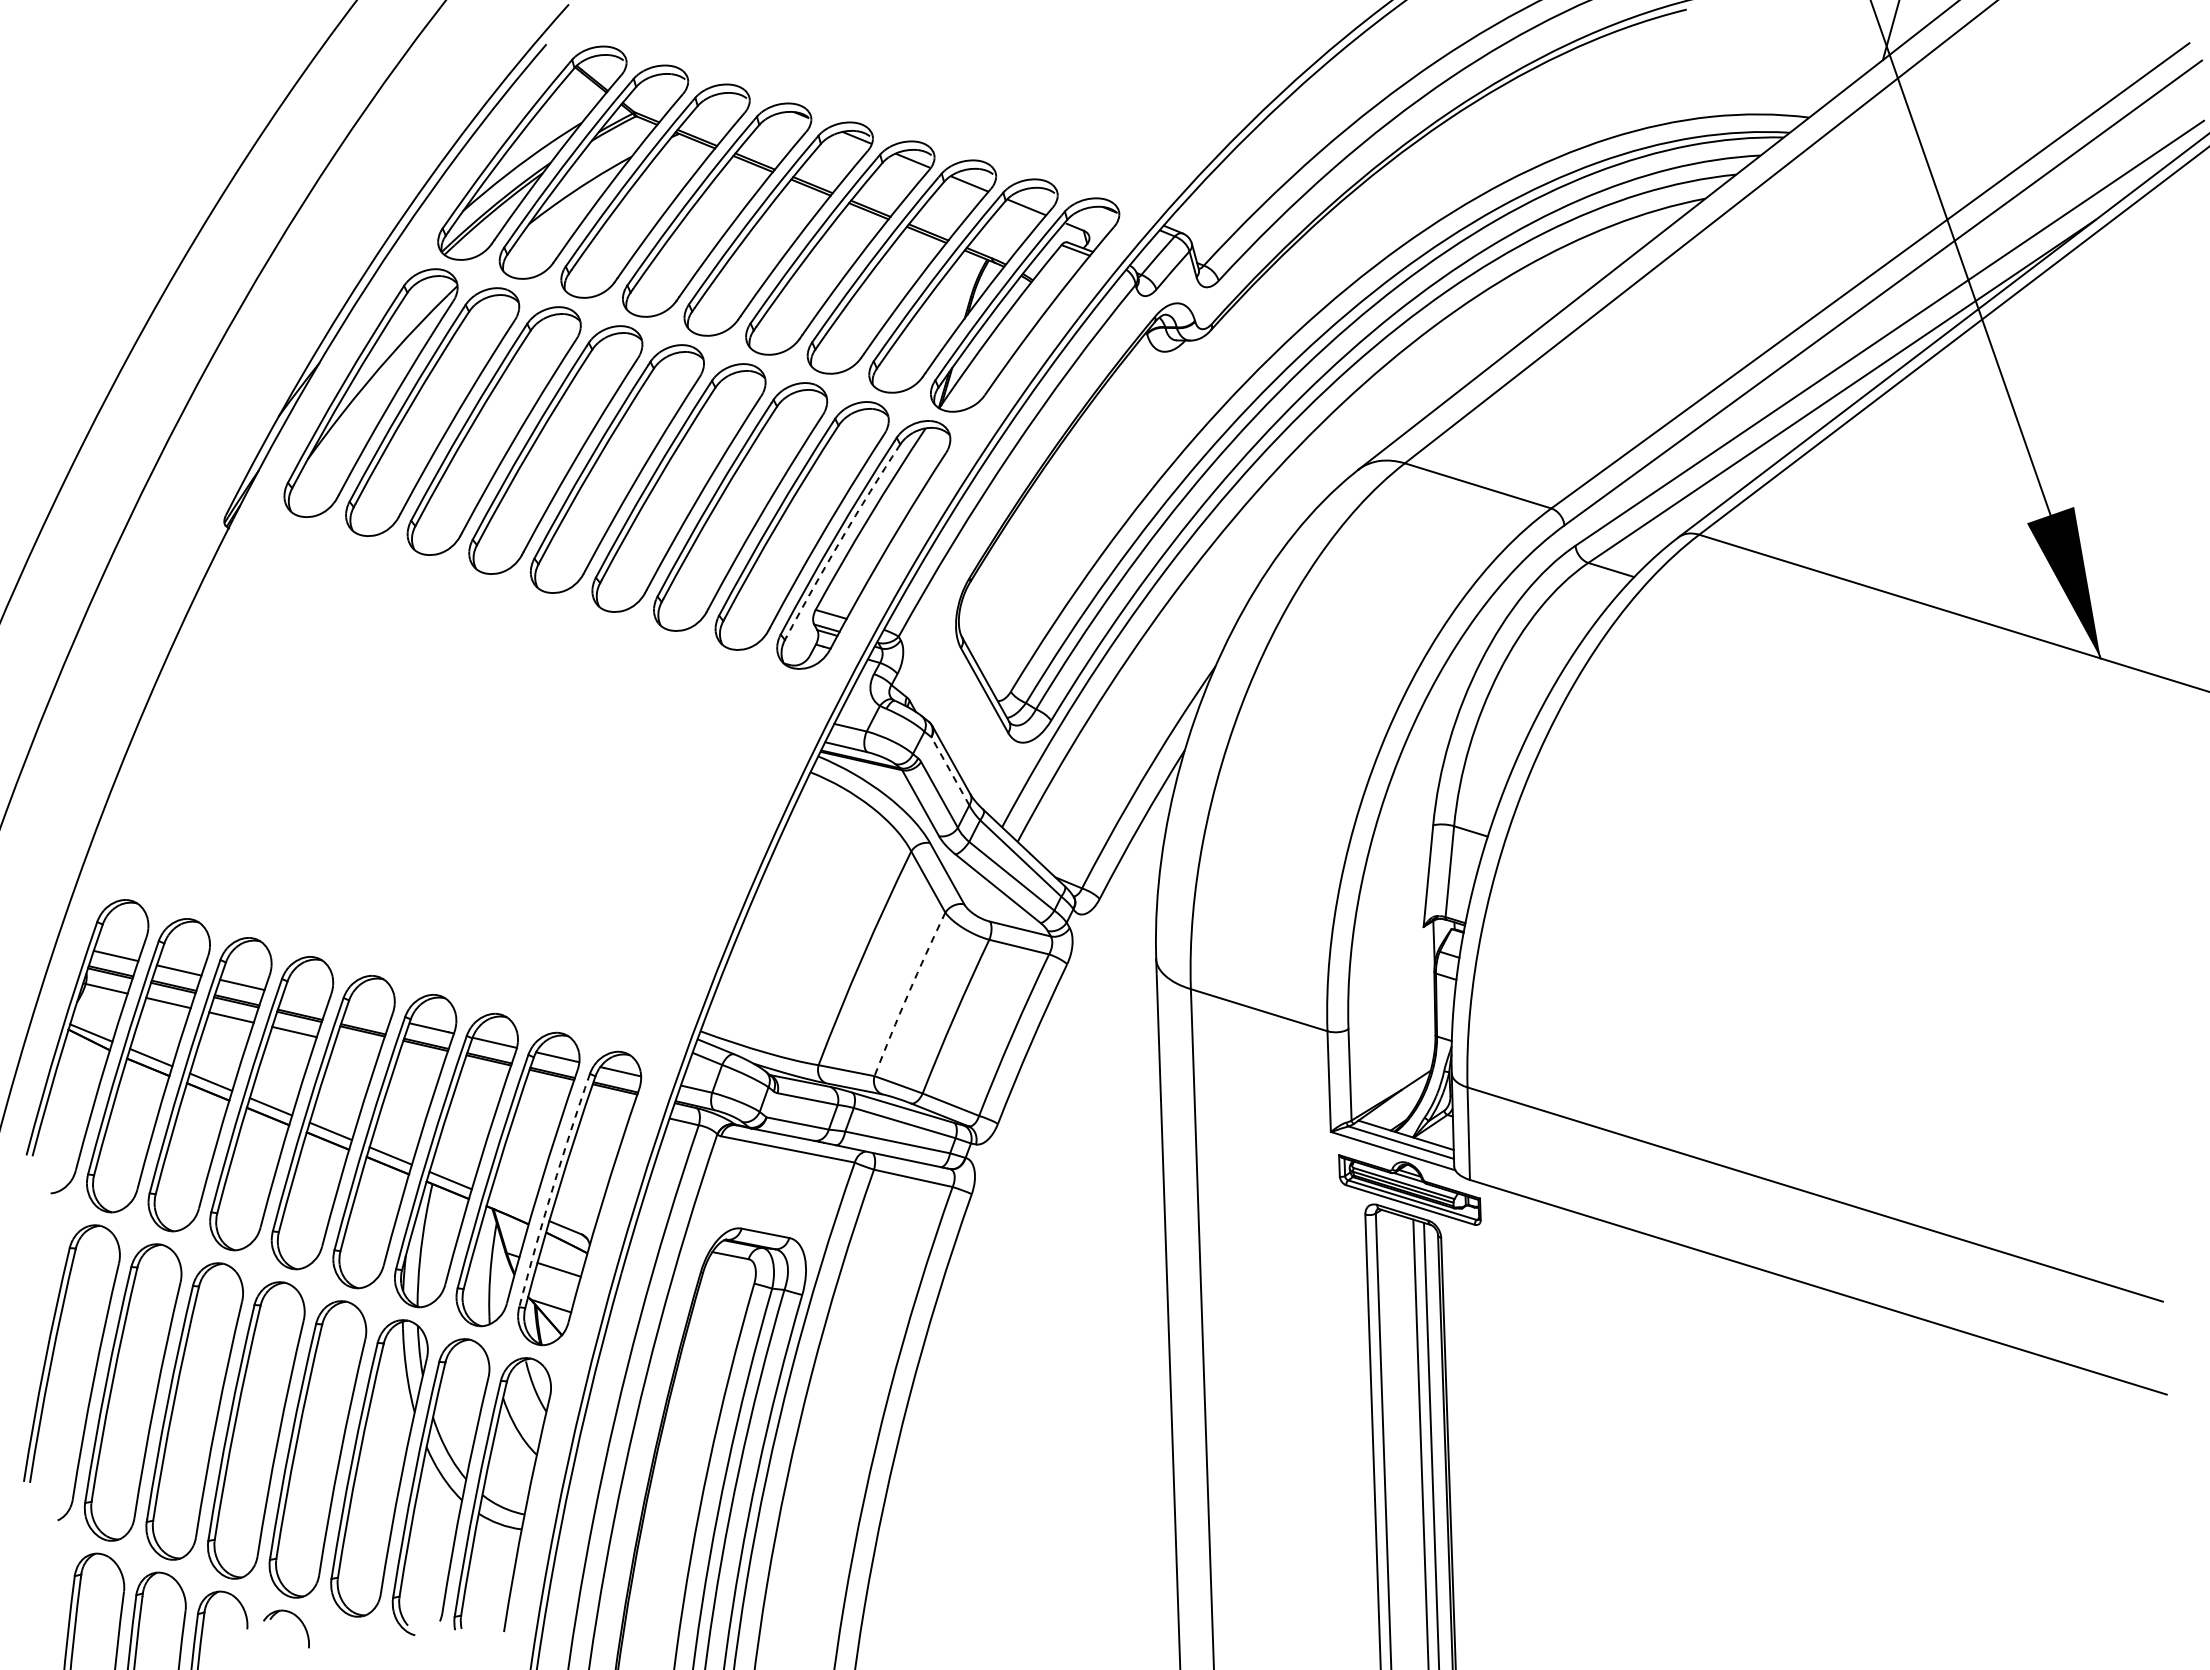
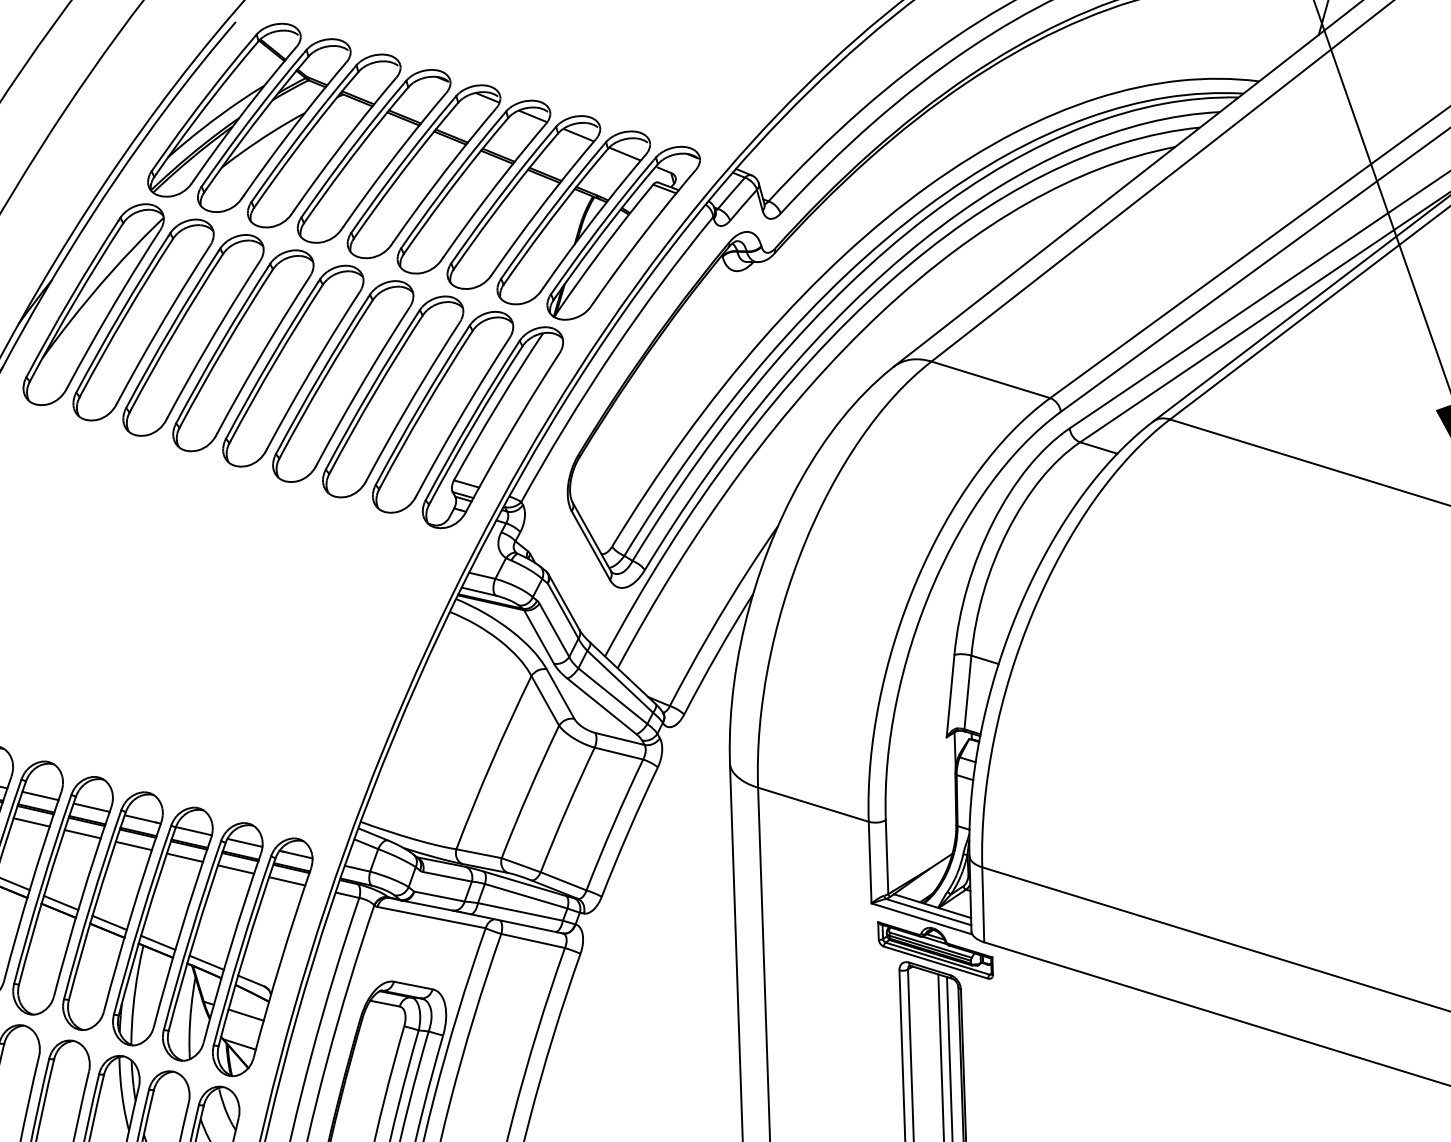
arc: (841, 539) -> (474, 423), dashed -> solid
line: (950, 770) -> (563, 610), dashed -> solid
arc: (908, 993) -> (529, 791), dashed -> solid
line: (305, 999) -> (40, 796), added
line: (368, 1013) -> (91, 807), added
line: (357, 1046) -> (82, 834), added
line: (420, 1060) -> (133, 845), added
line: (483, 1075) -> (184, 857), added
line: (546, 1090) -> (235, 869), added
line: (609, 1104) -> (286, 881), added
arc: (552, 1189) -> (240, 950), dashed -> solid
line: (510, 1204) -> (206, 962), added

